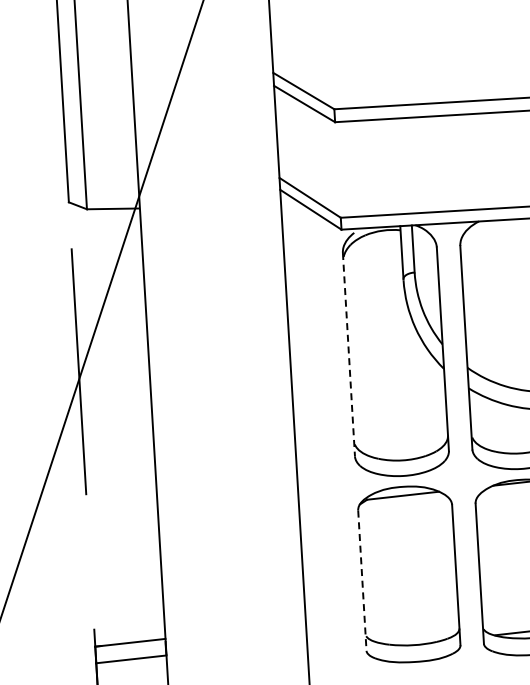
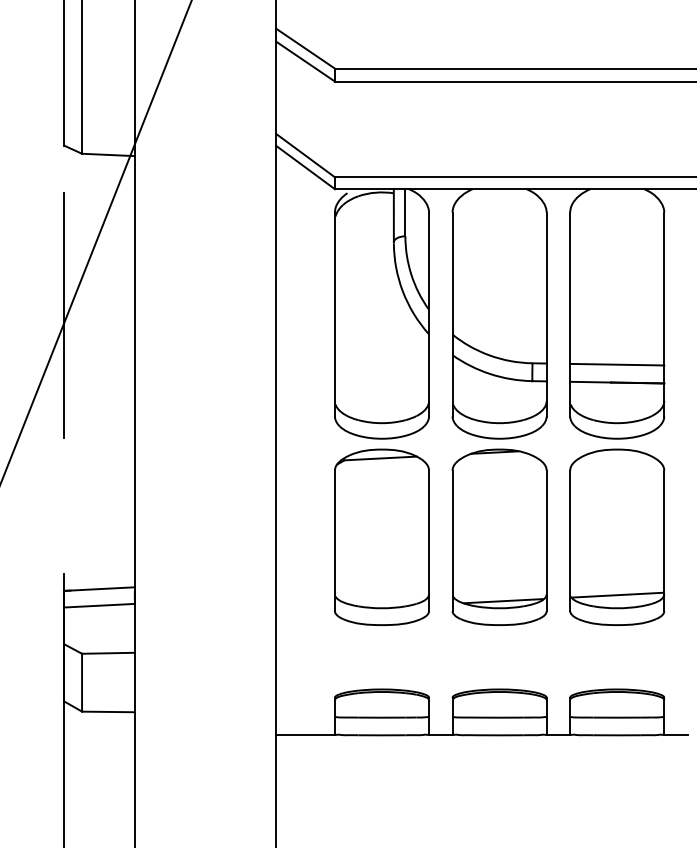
line: (348, 354) -> (334, 314), dashed -> solid
line: (361, 581) -> (334, 541), dashed -> solid

